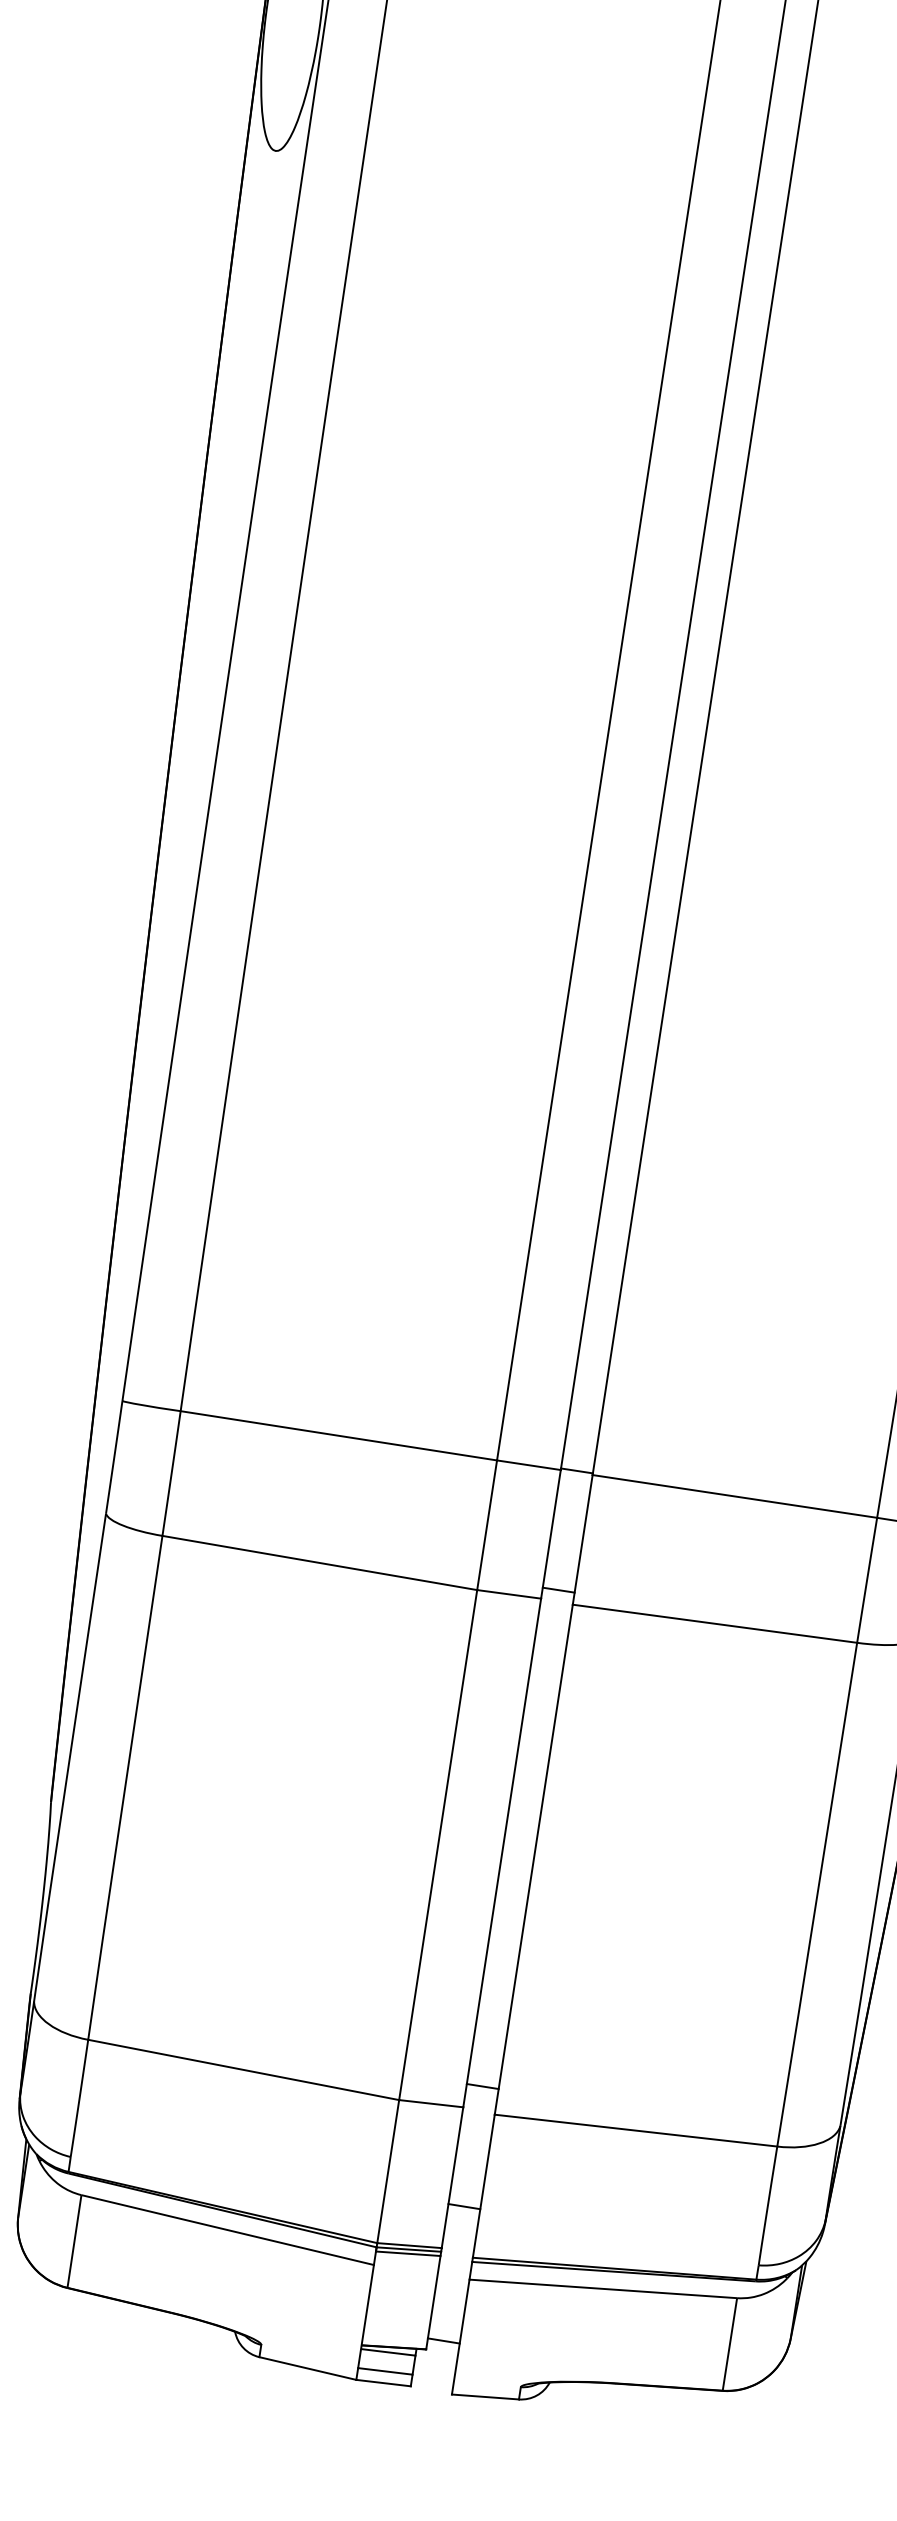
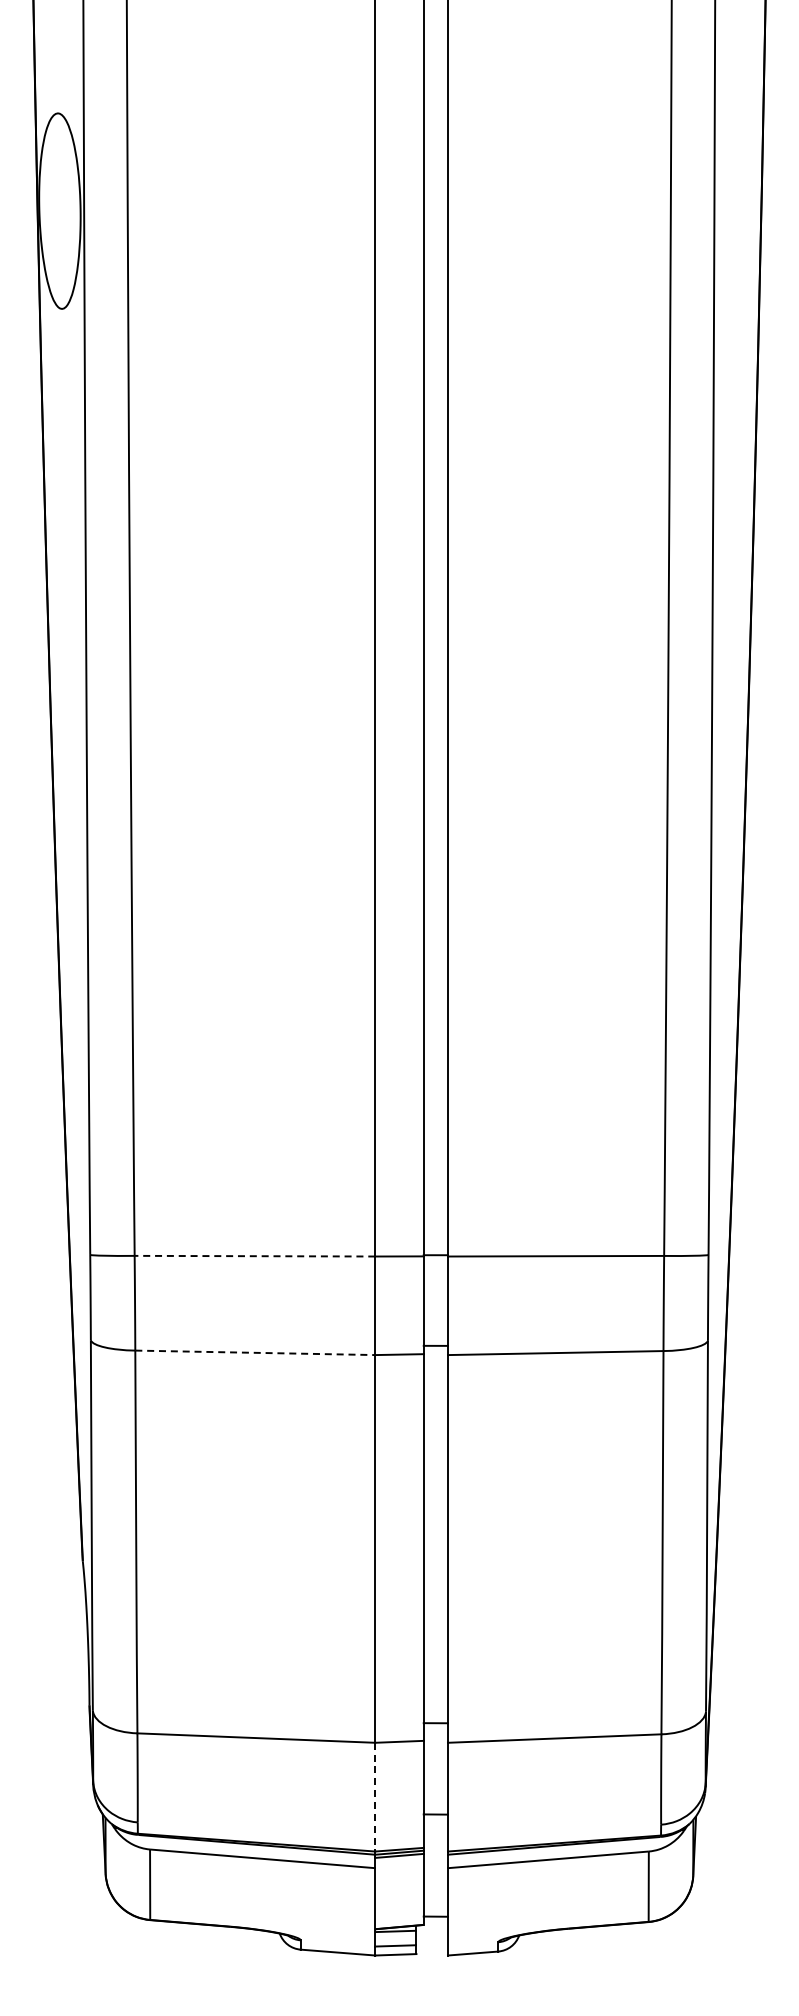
line: (338, 1436) -> (254, 1256), solid -> dashed
line: (320, 1562) -> (255, 1352), solid -> dashed
line: (388, 2172) -> (375, 1797), solid -> dashed

